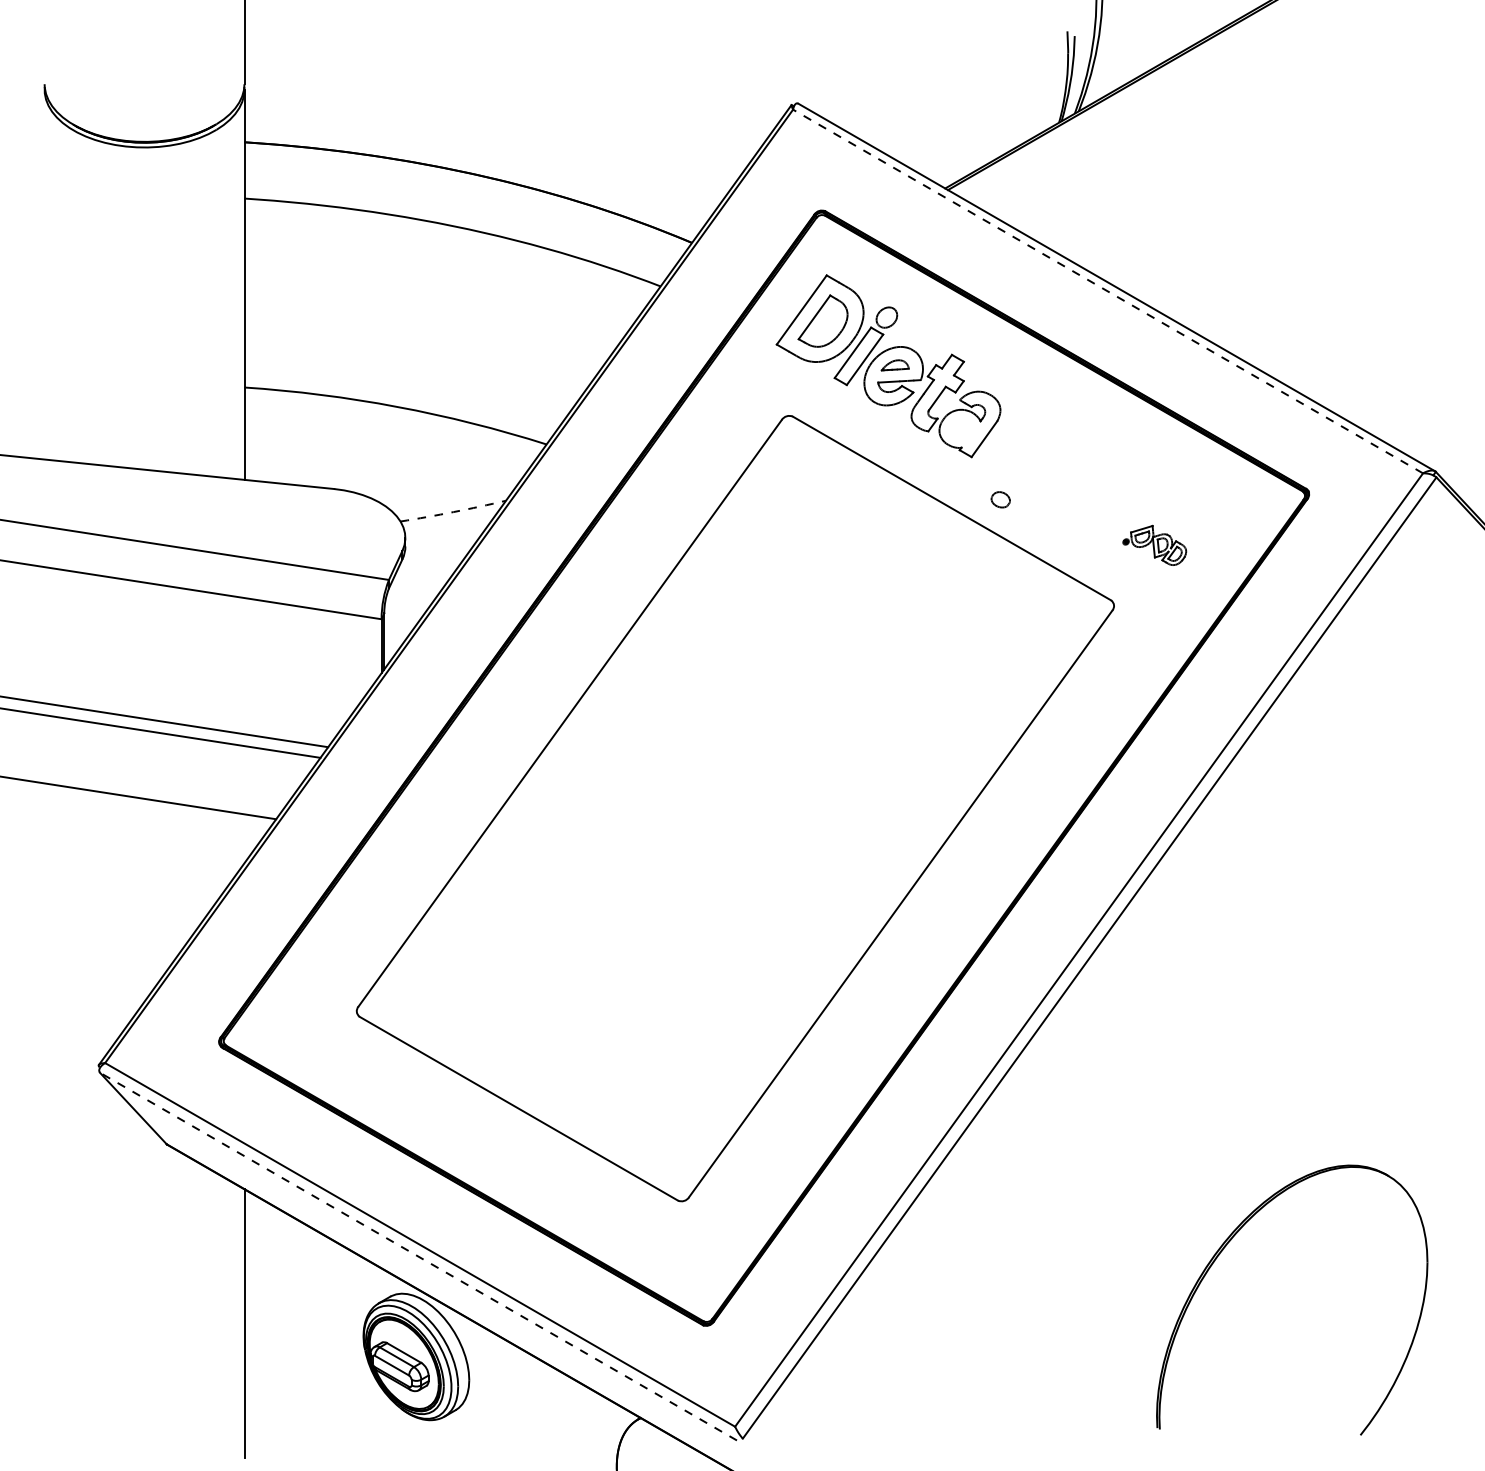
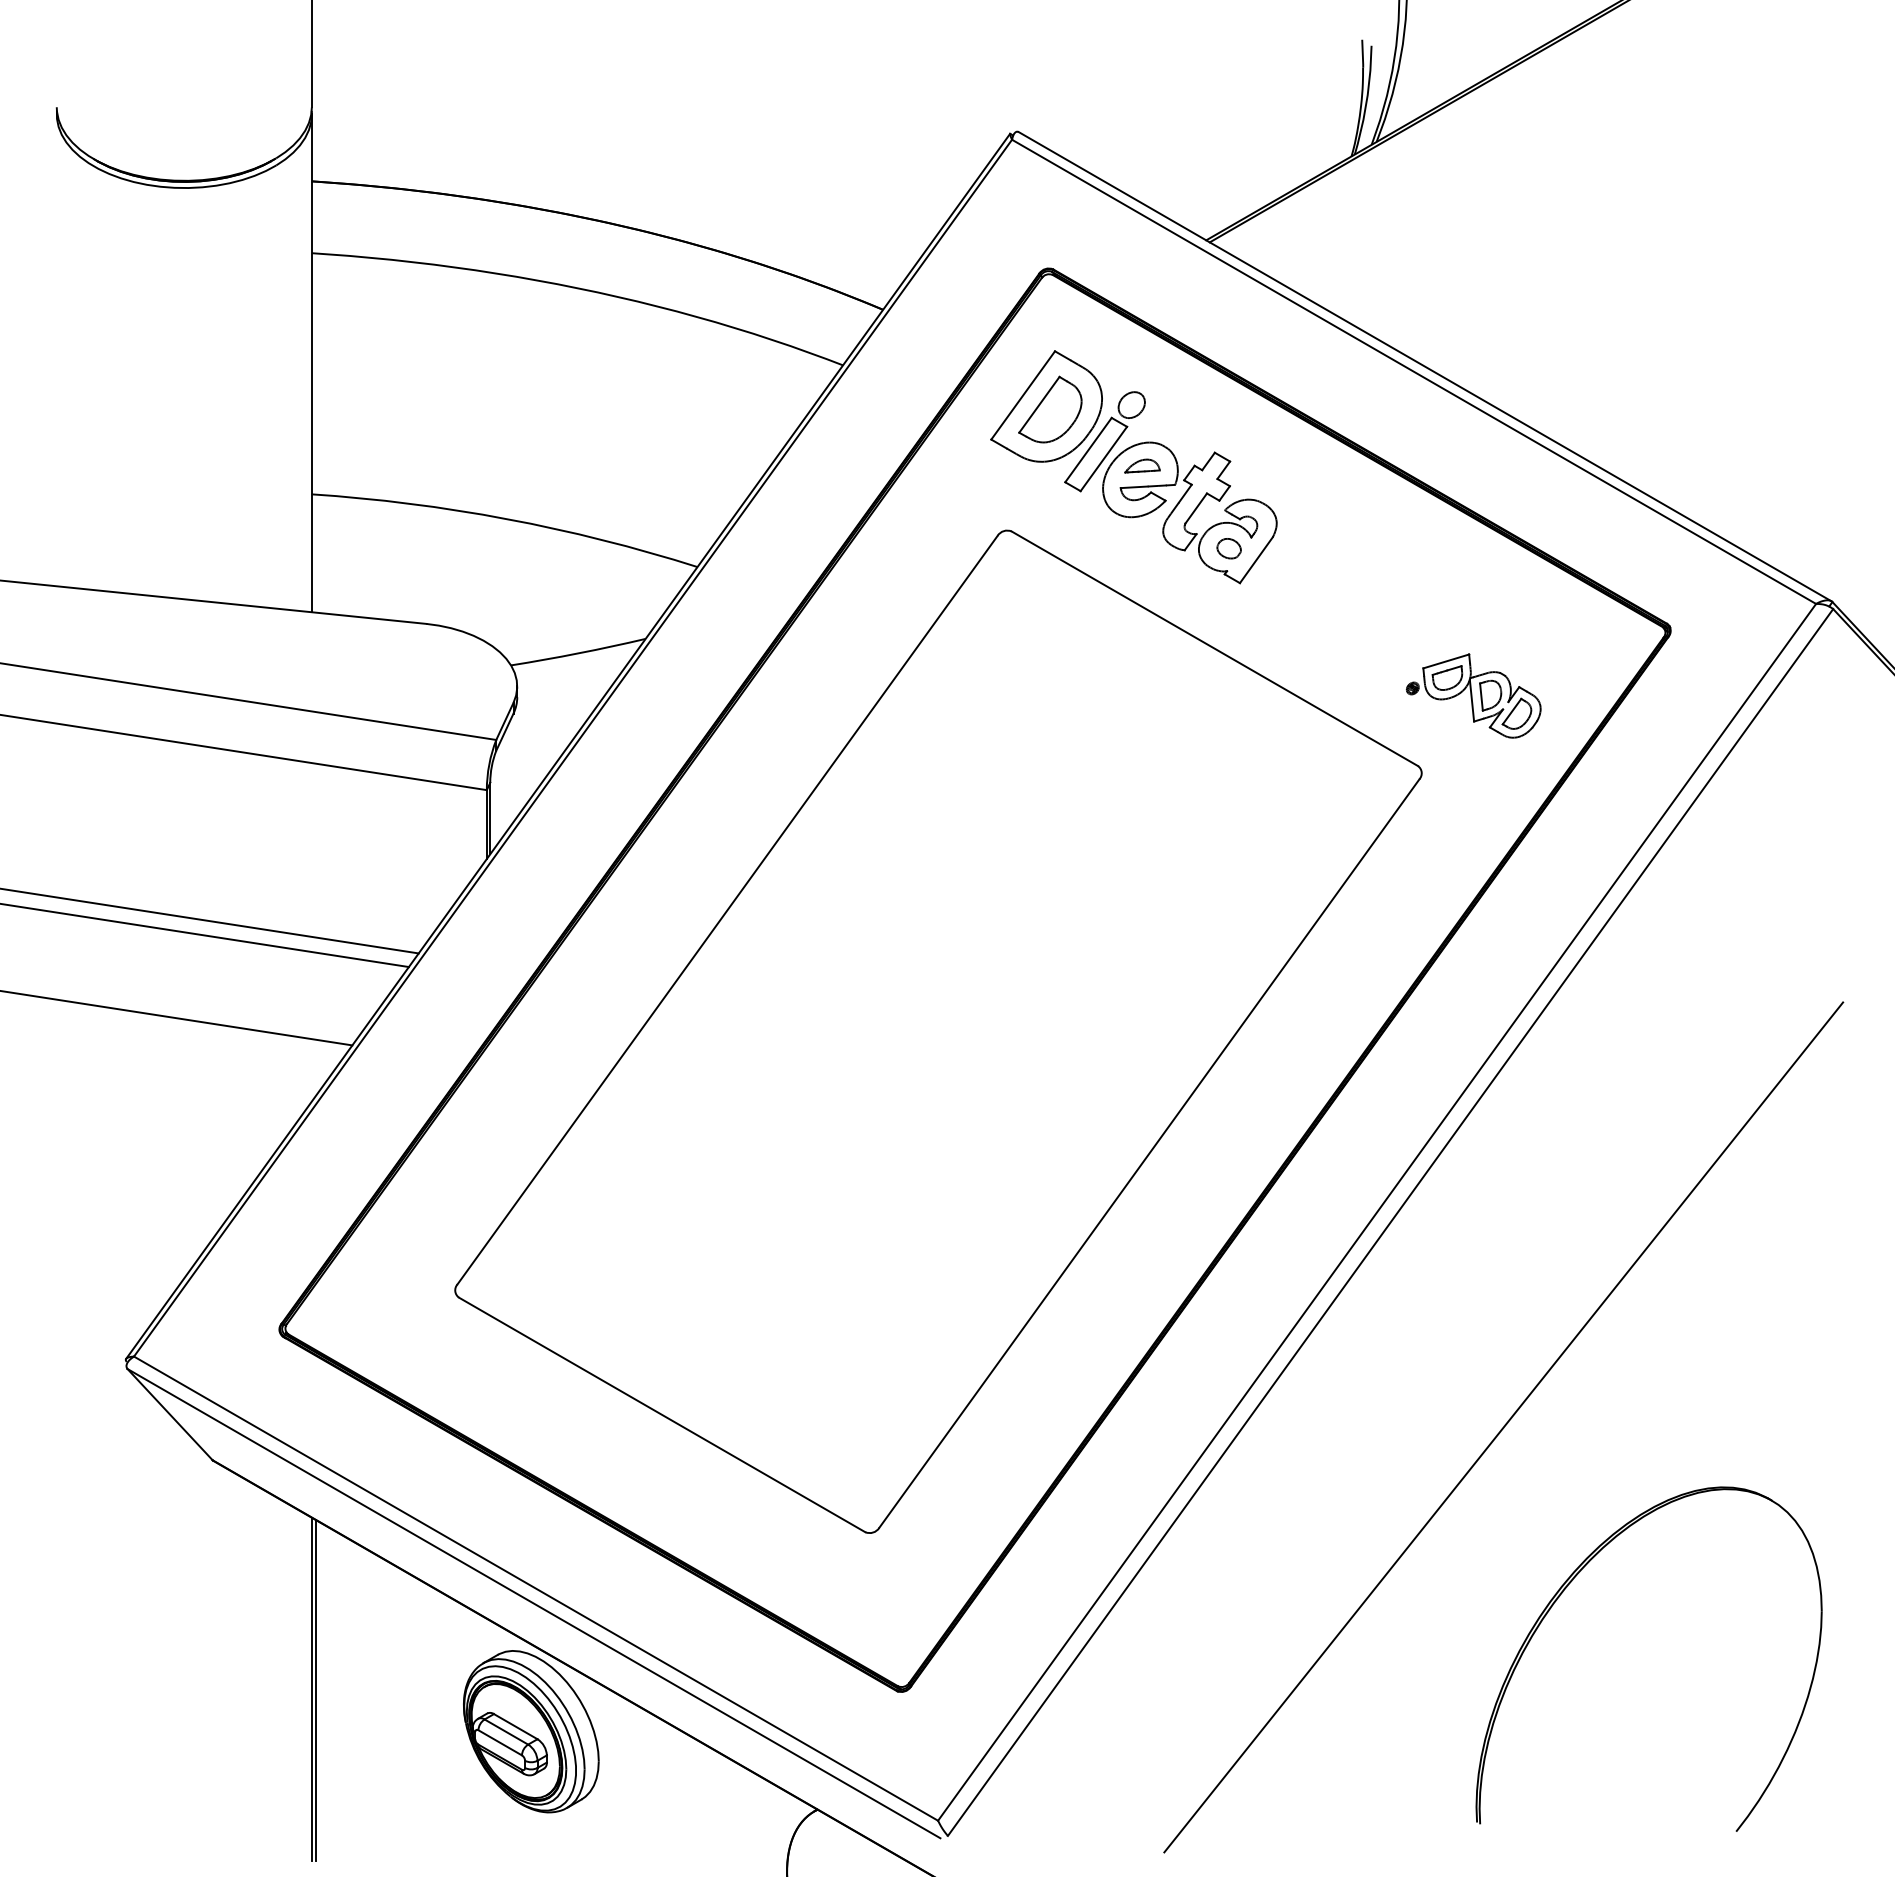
line: (1107, 291) -> (1413, 371), dashed -> solid
part: (1000, 499) -> (1228, 548), moved
arc: (453, 512) -> (578, 653), dashed -> solid
part: (1154, 545) -> (1473, 695), size x1.67
line: (1178, 1118) -> (1503, 1427), added
line: (418, 1256) -> (533, 1603), dashed -> solid
line: (247, 1324) -> (315, 1690), added

